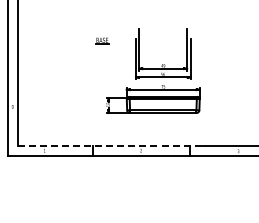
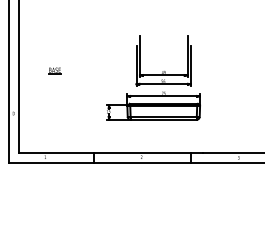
part: (101, 40) -> (54, 70), moved
line: (110, 145) -> (111, 152), dashed -> solid

